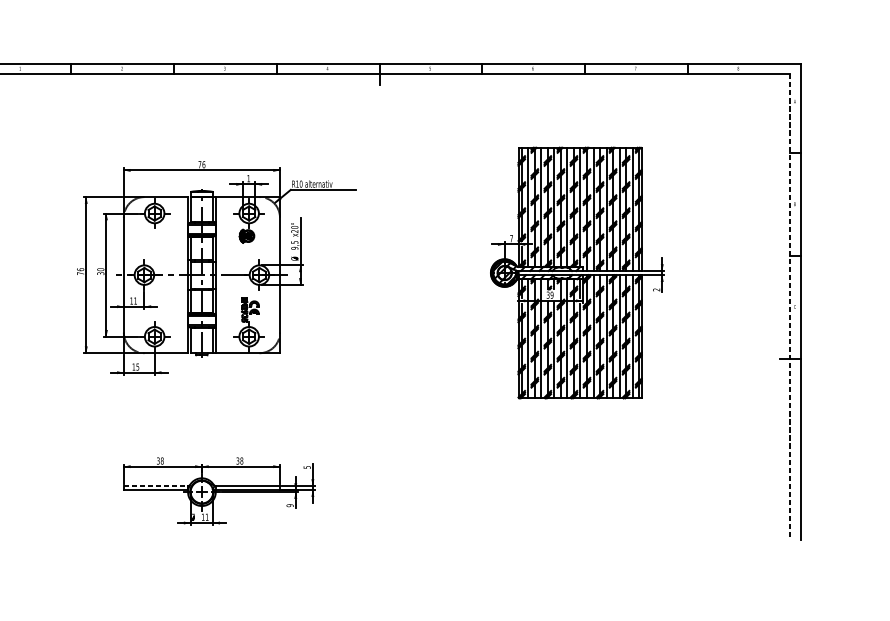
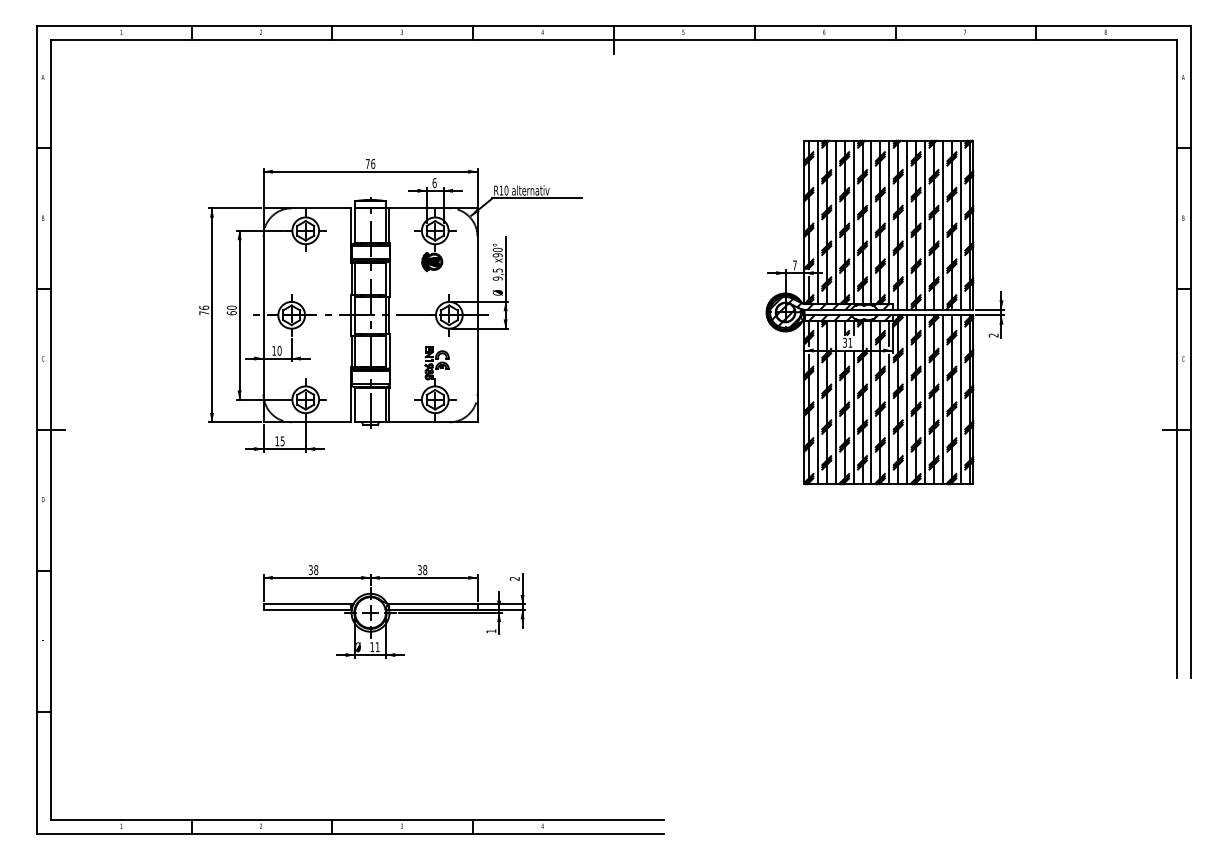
text: (248, 178) -> (434, 183), 1 -> 6
text: (294, 231) -> (497, 255), x20° -> x90°
text: (100, 273) -> (231, 313), 30 -> 60
text: (552, 294) -> (850, 342), 39 -> 31
text: (135, 300) -> (279, 350), 11 -> 10
line: (790, 307) -> (1177, 359), dashed -> solid
text: (306, 467) -> (514, 578), 5 -> 2
line: (155, 486) -> (307, 604), dashed -> solid
text: (290, 505) -> (491, 631), 9 -> 1

